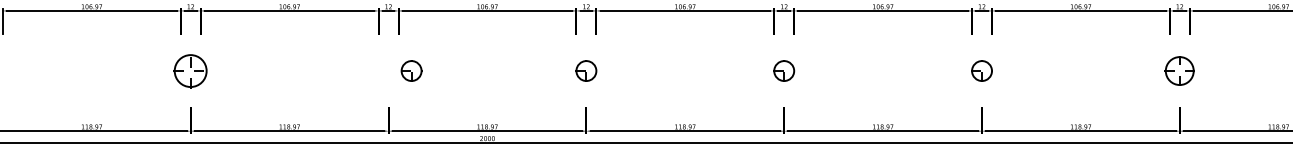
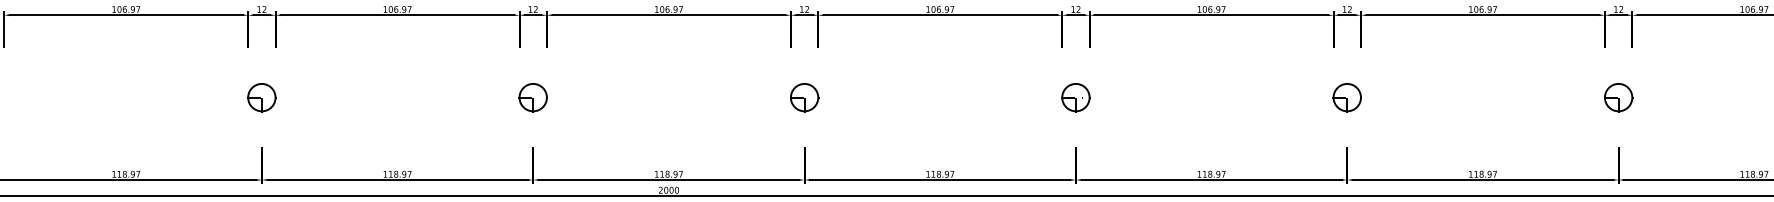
part: (190, 70) -> (261, 96), size x0.62
part: (411, 70) -> (533, 96), moved
part: (1179, 70) -> (1618, 96), size x0.71

